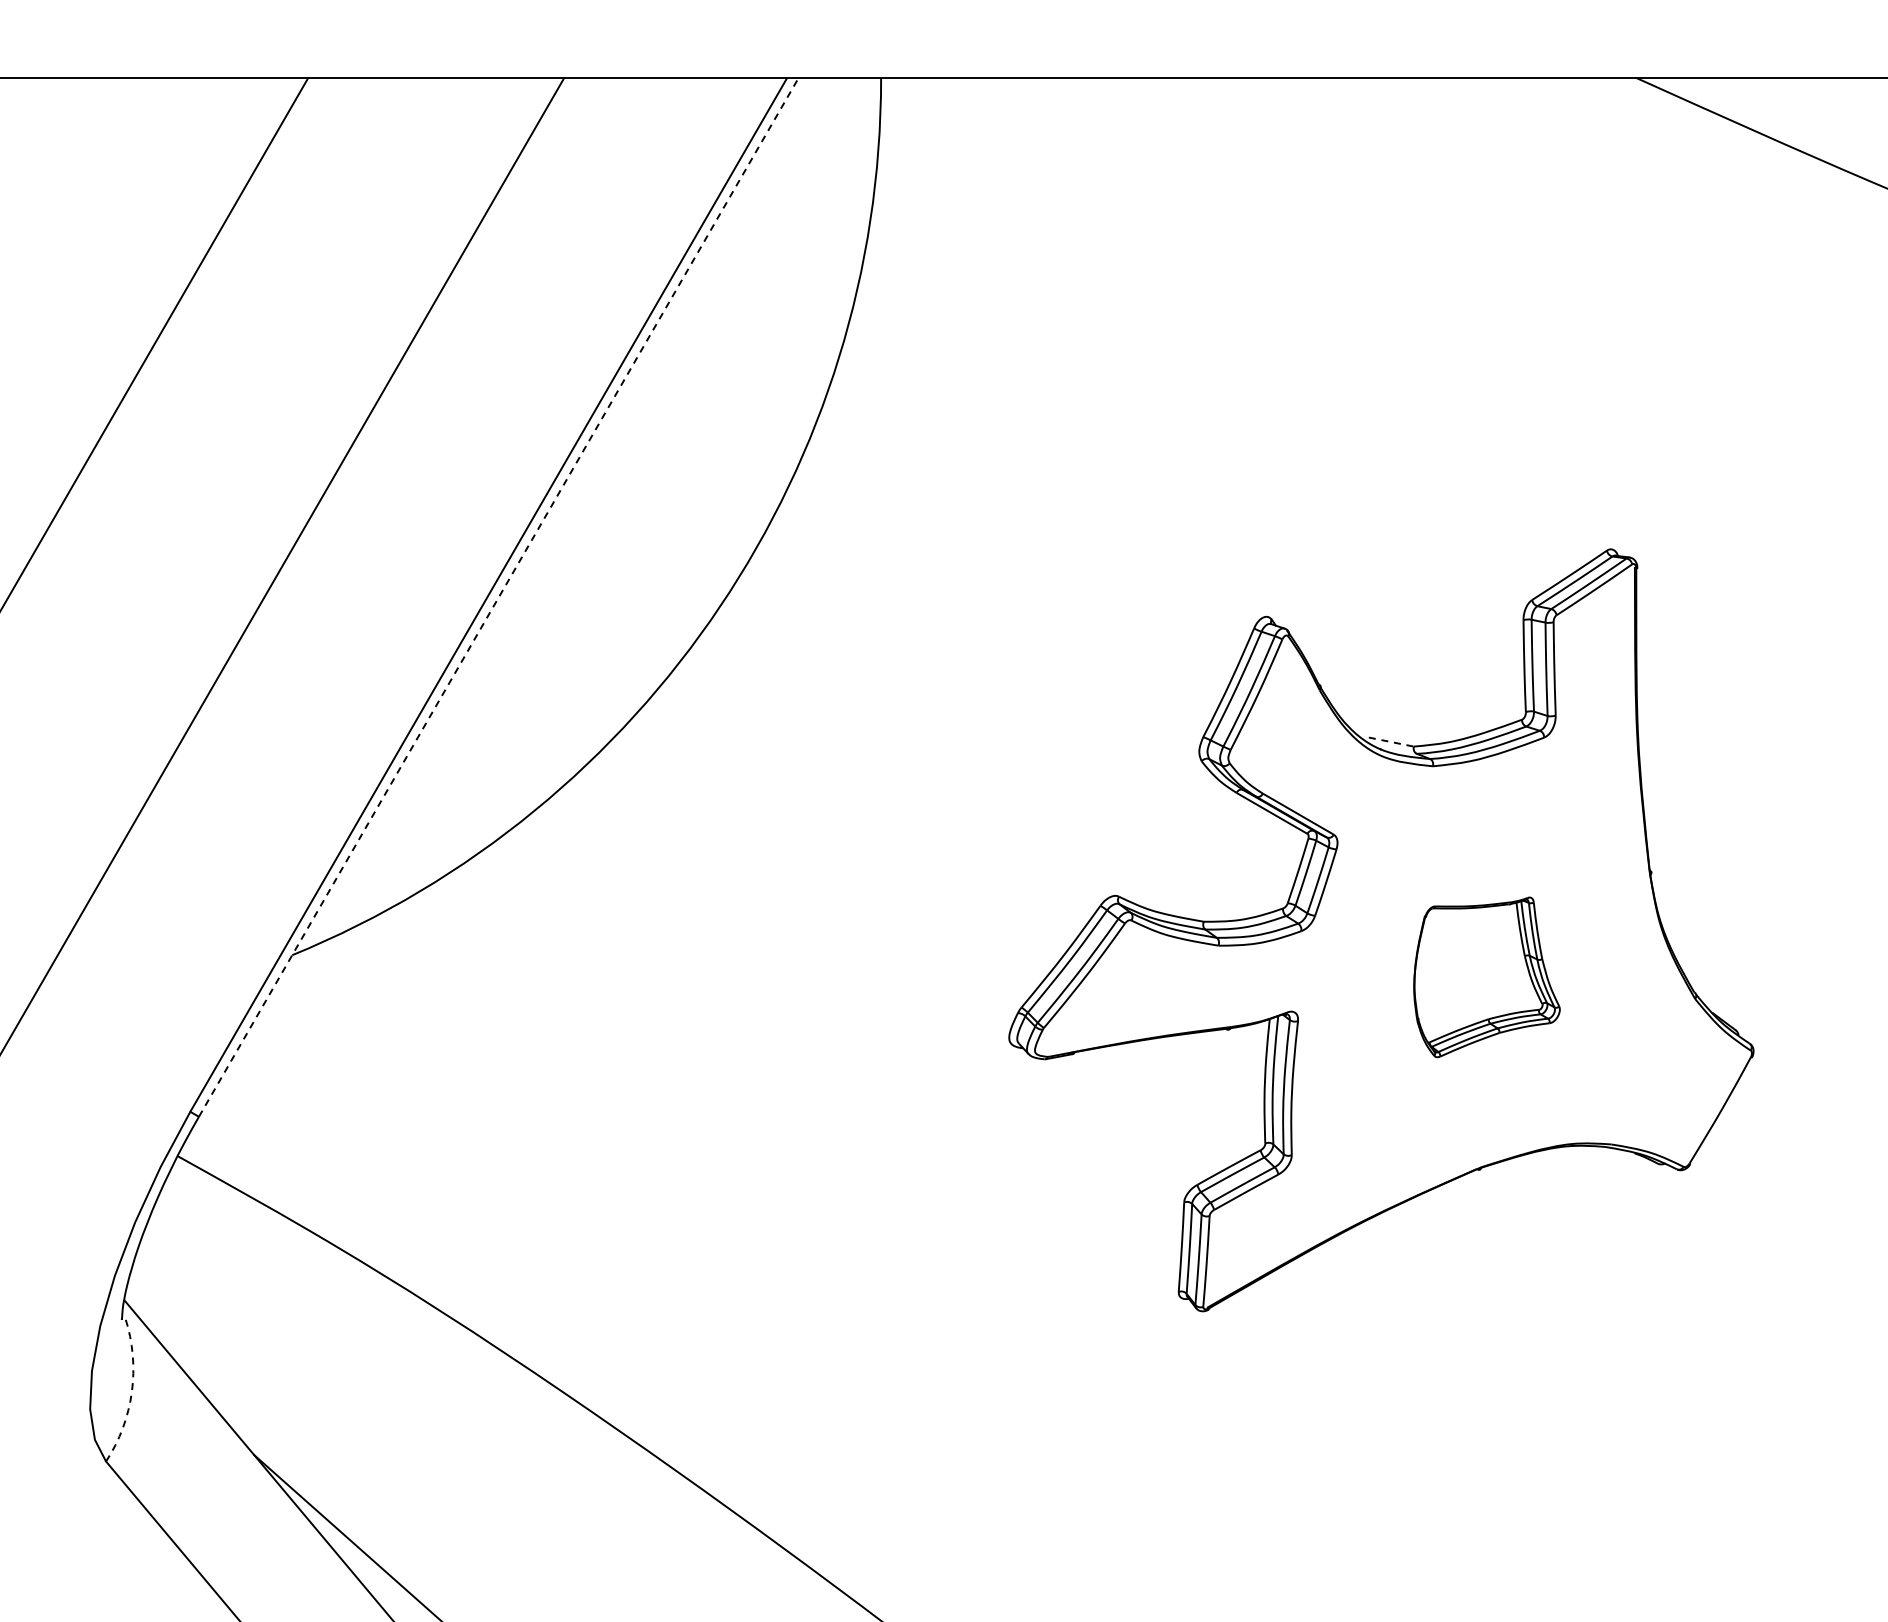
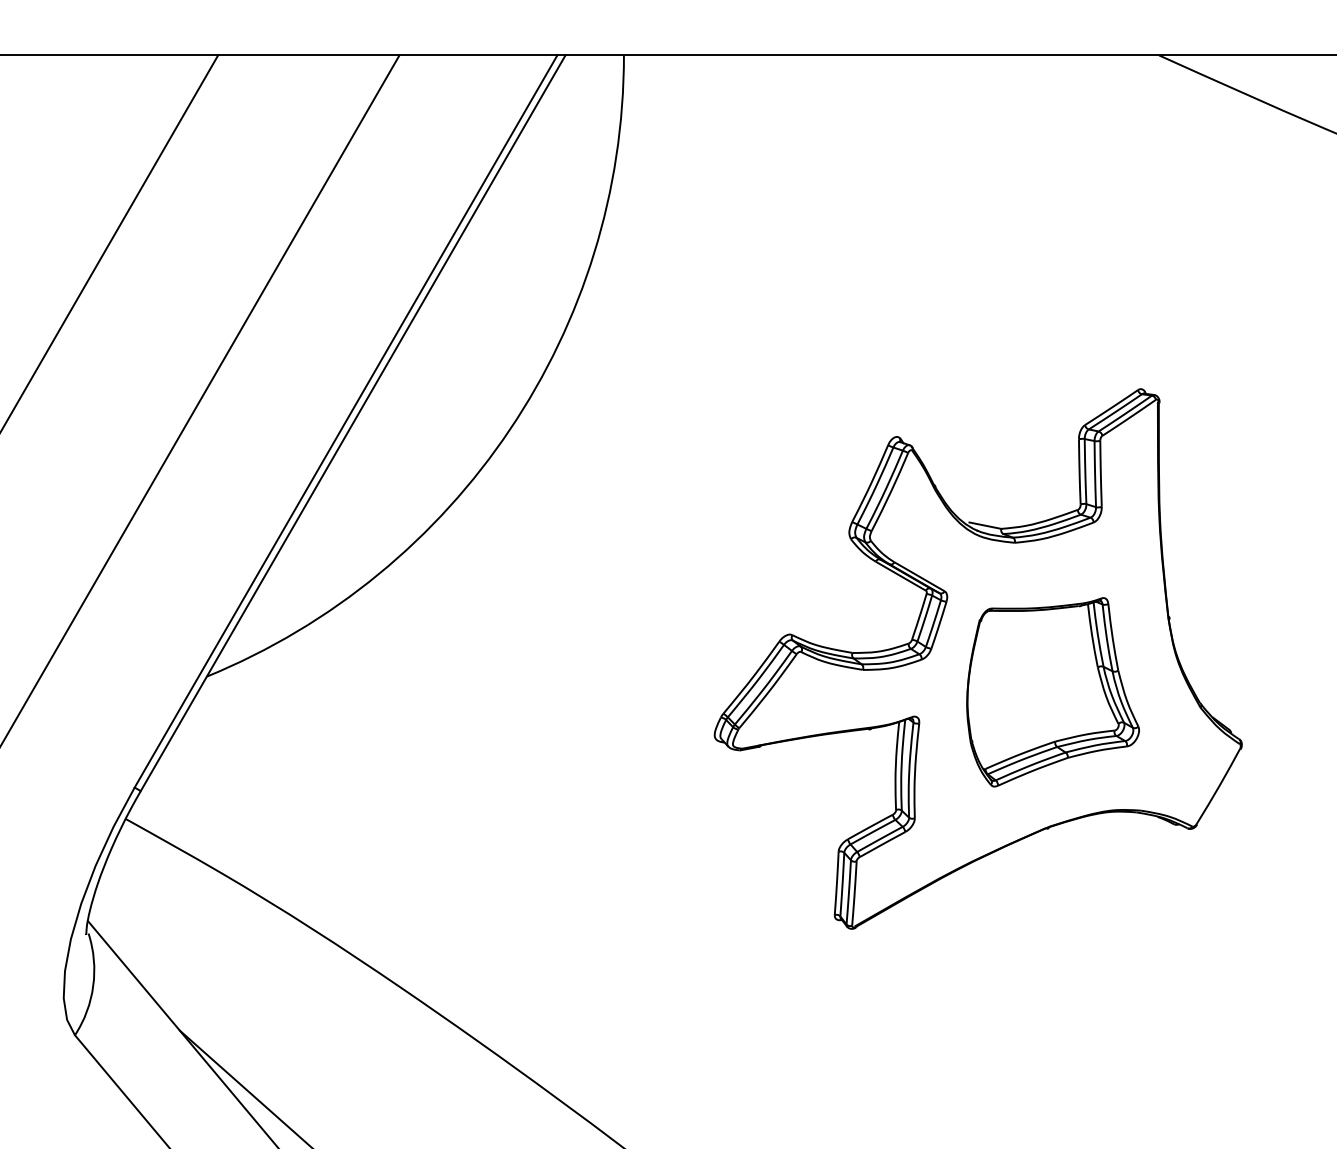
line: (498, 597) -> (352, 423), dashed -> solid
line: (1391, 742) -> (985, 525), dashed -> solid
part: (1486, 977) -> (1052, 692), size x1.67
arc: (131, 1391) -> (93, 985), dashed -> solid

